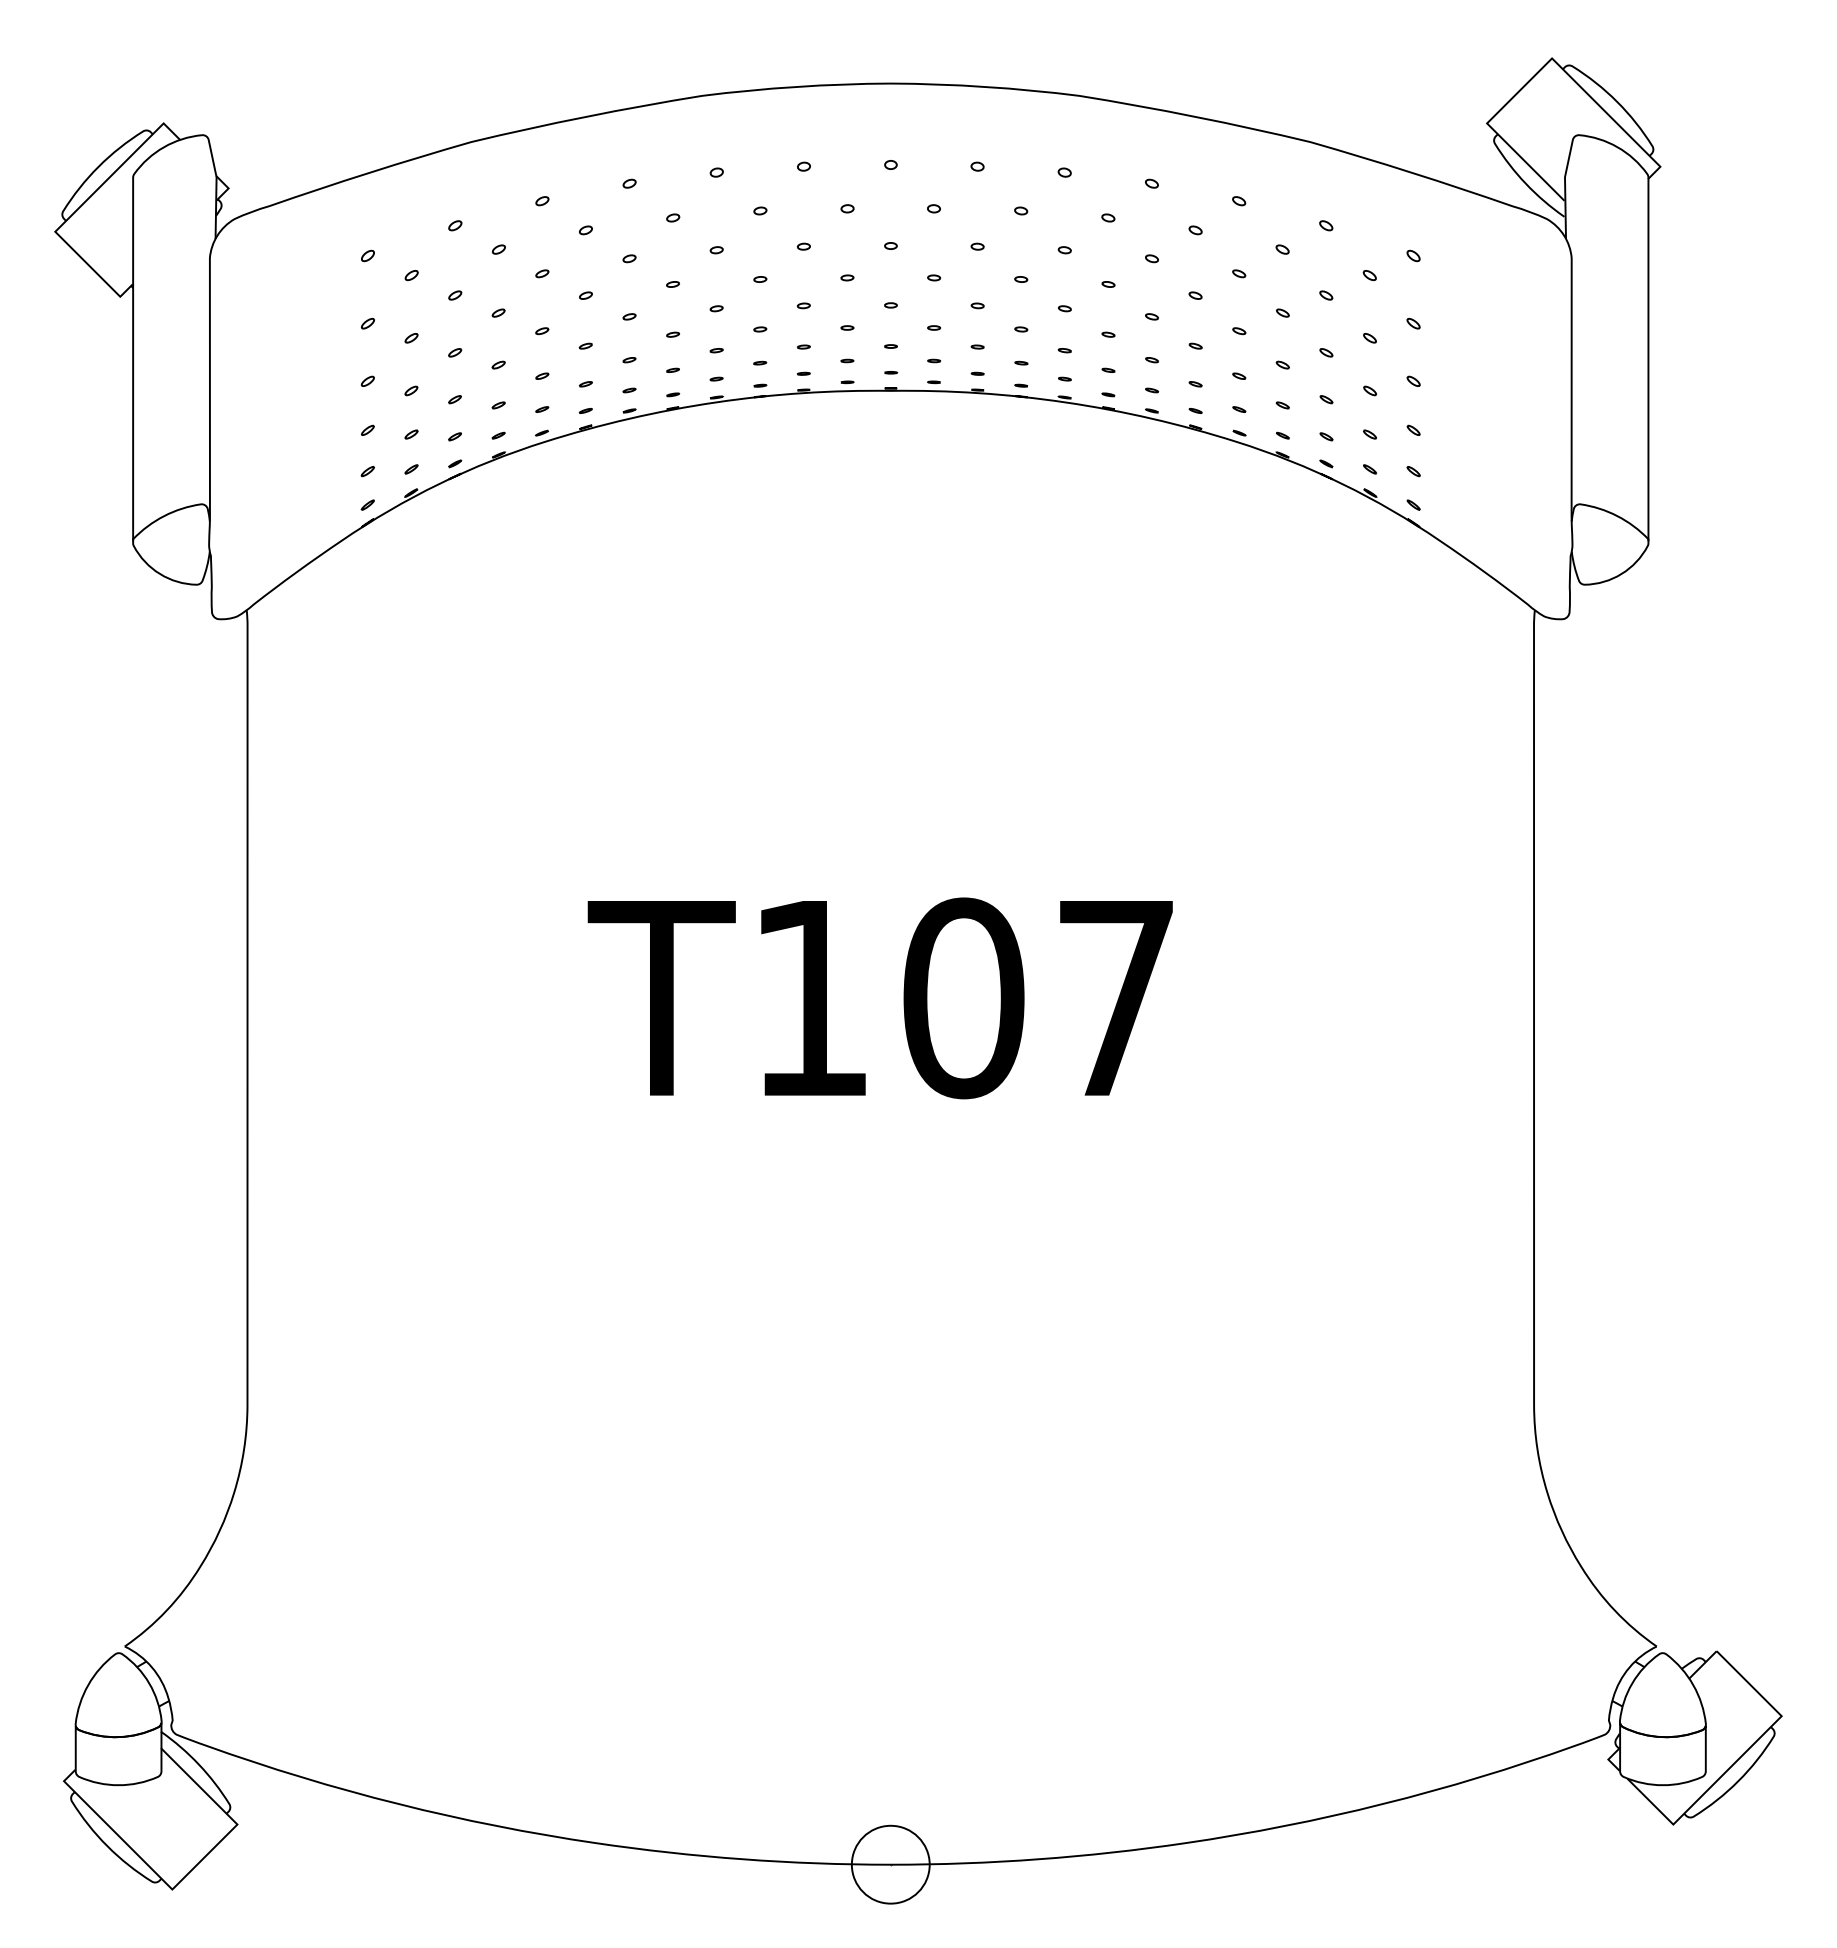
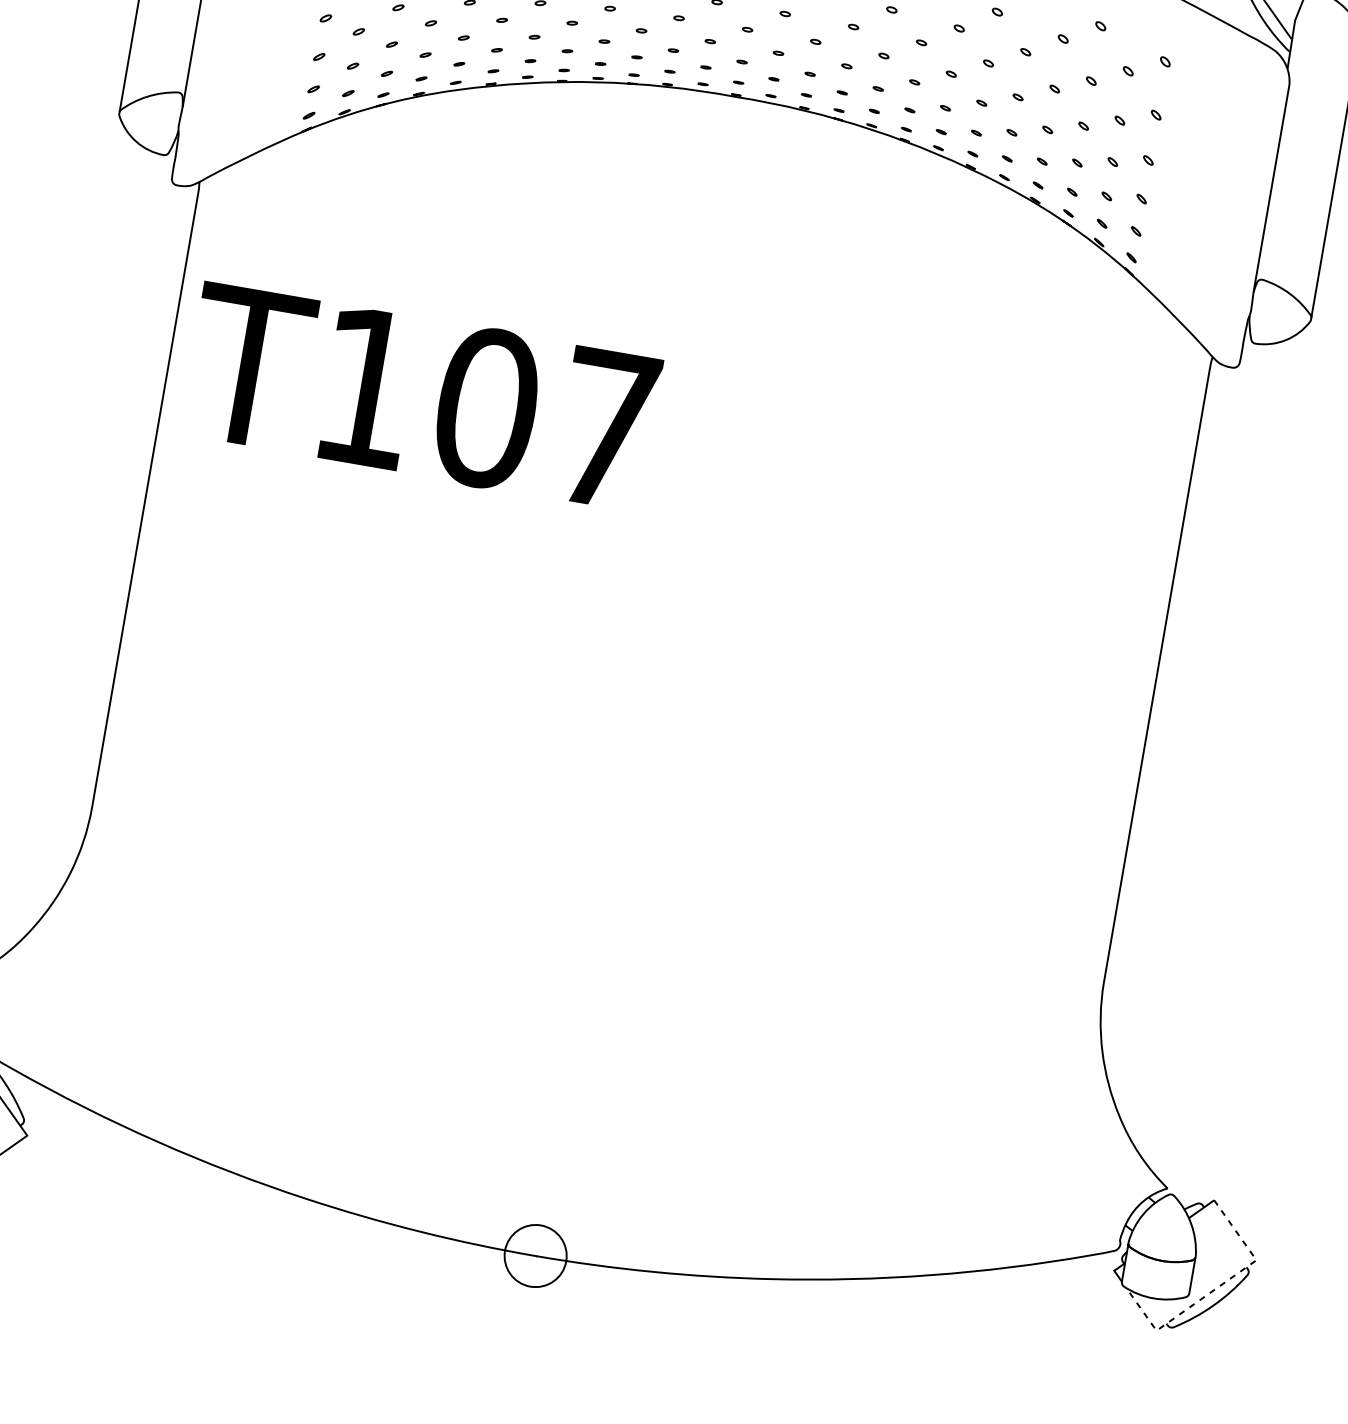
text: (879, 998) -> (420, 396), moved
line: (1736, 1761) -> (1214, 1289), solid -> dashed

